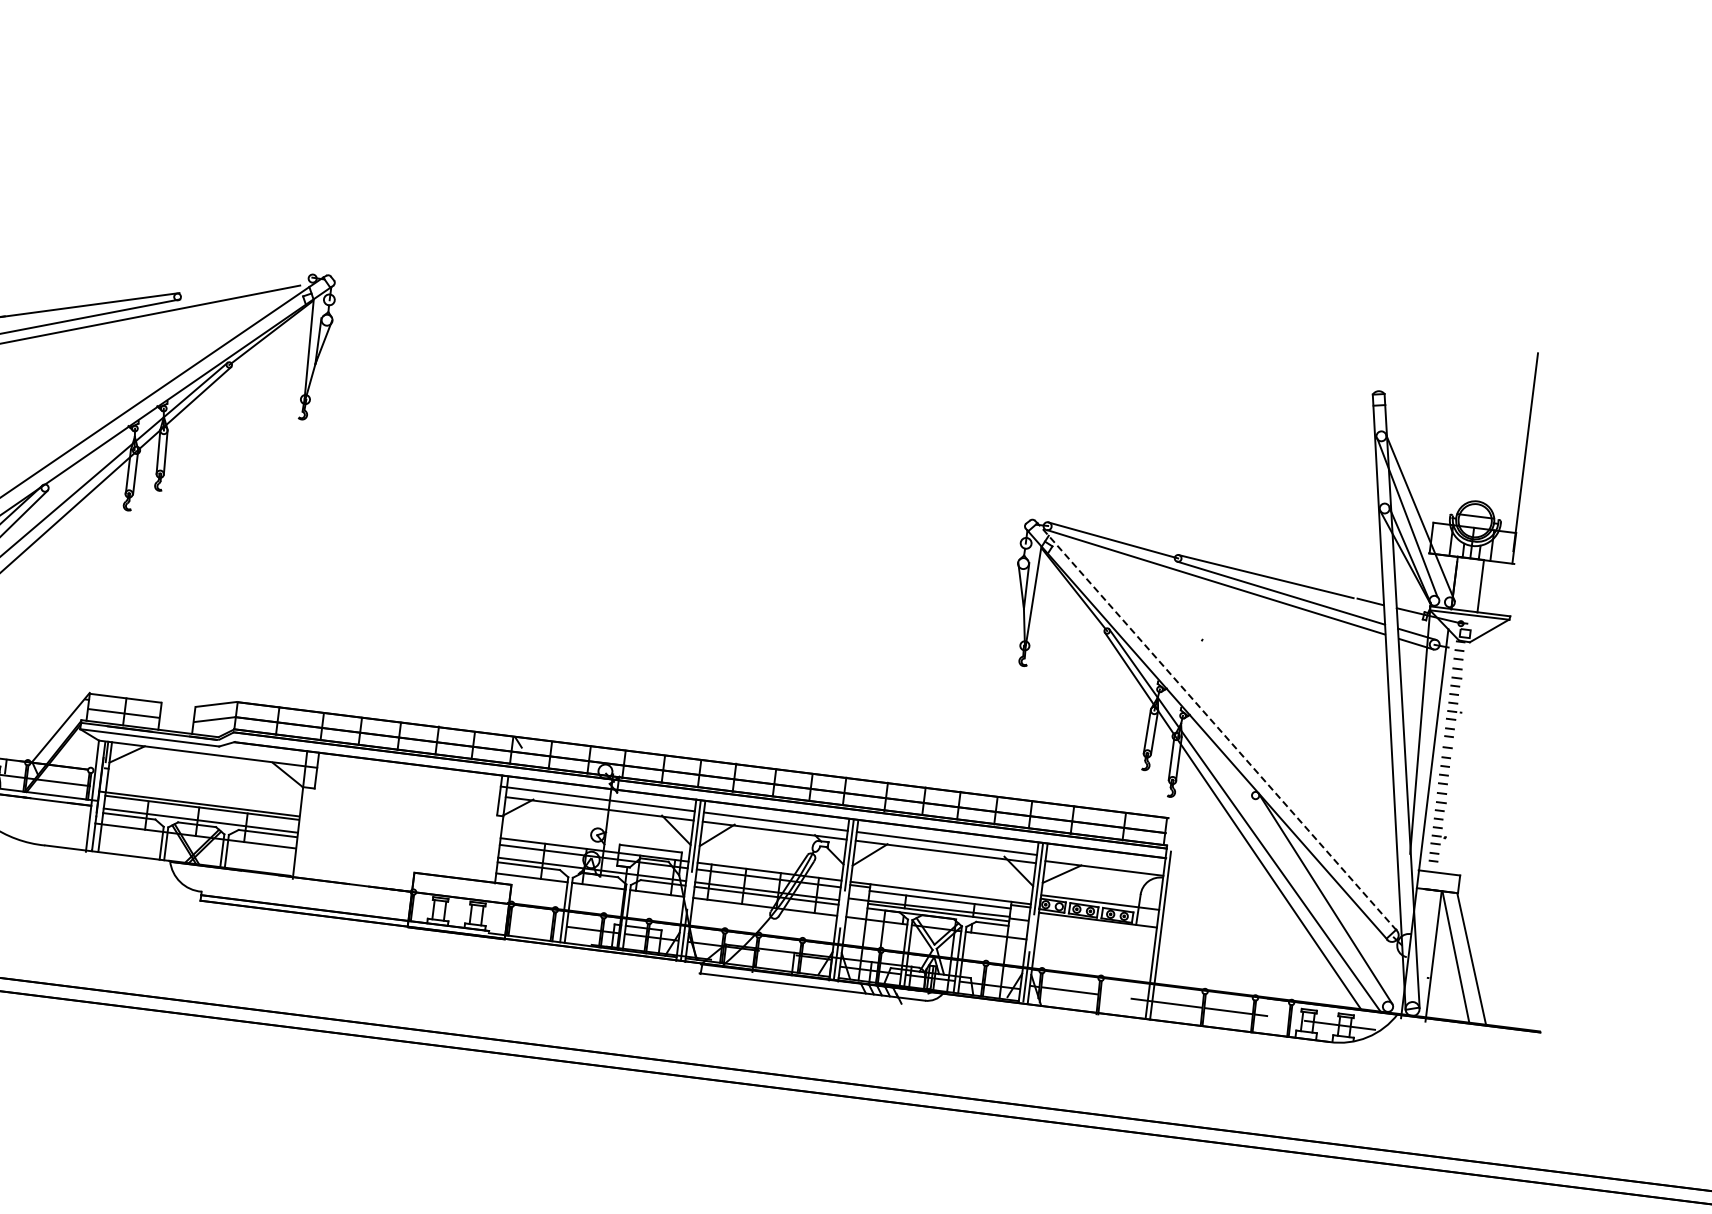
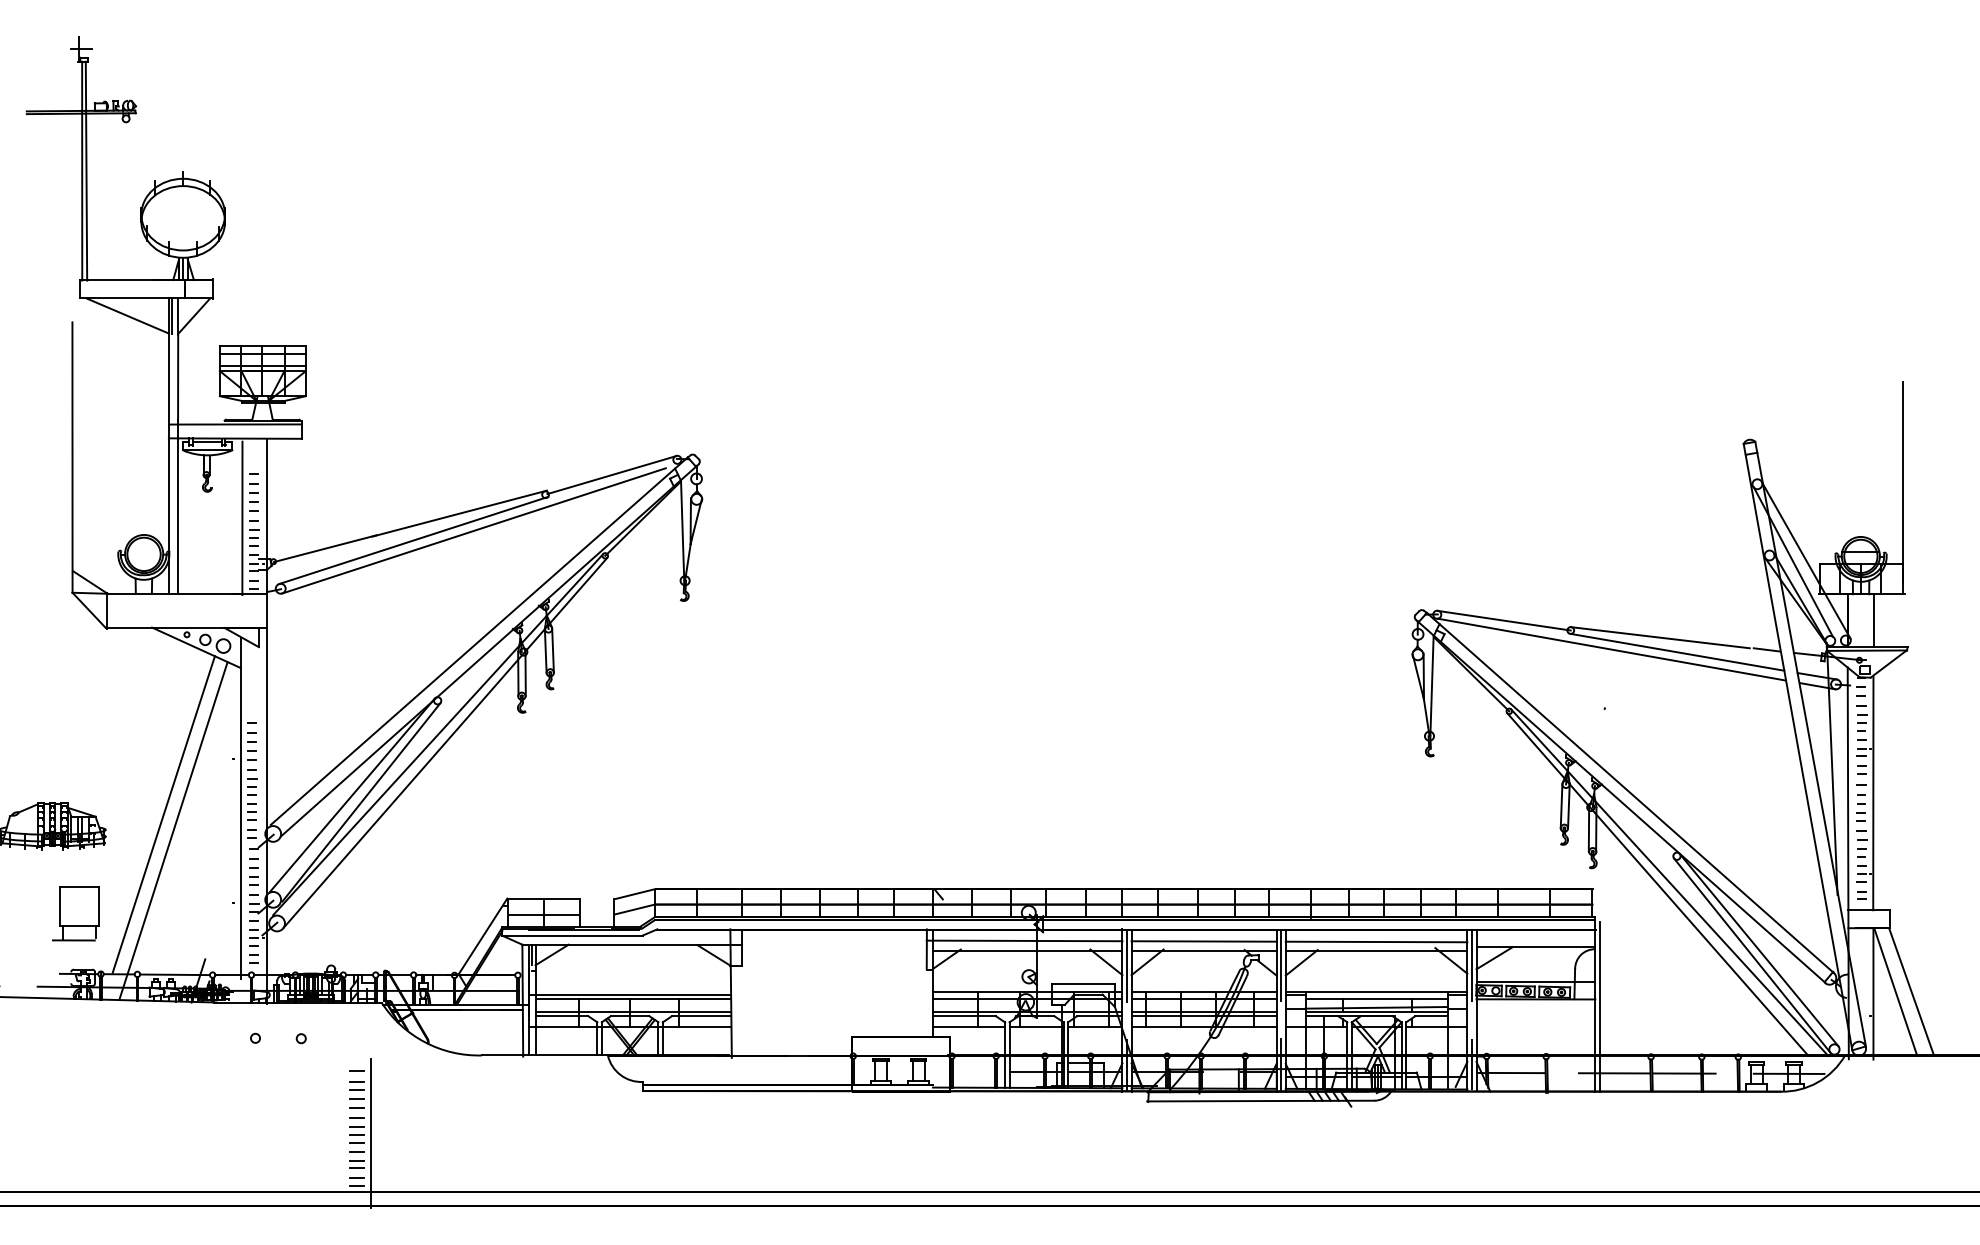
line: (245, 286) -> (611, 475), added
line: (1217, 726) -> (1630, 792), dashed -> solid
line: (1458, 757) -> (1873, 793), added
line: (1318, 903) -> (1752, 955), added

